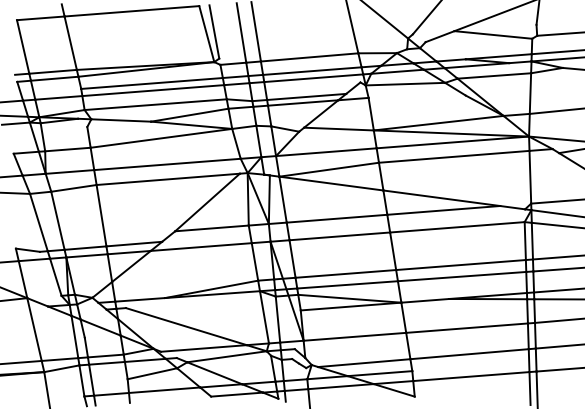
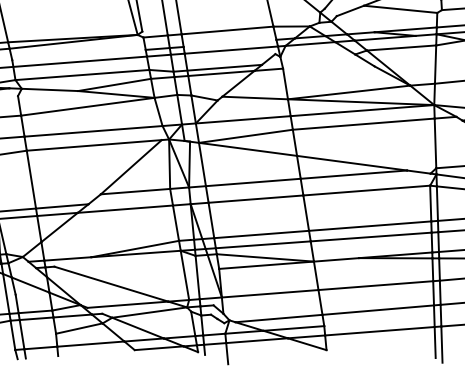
line: (312, 70) -> (230, 42), removed
line: (151, 83) -> (78, 55), removed
line: (405, 83) -> (317, 55), removed

